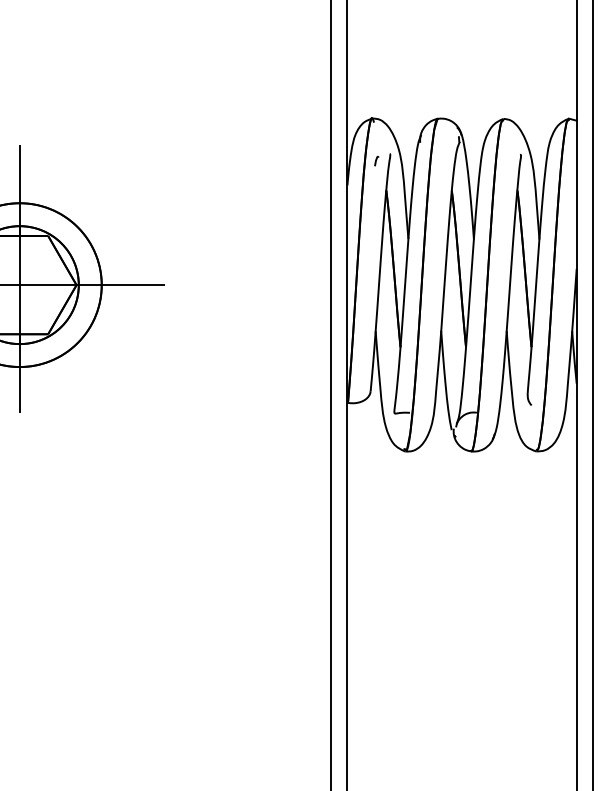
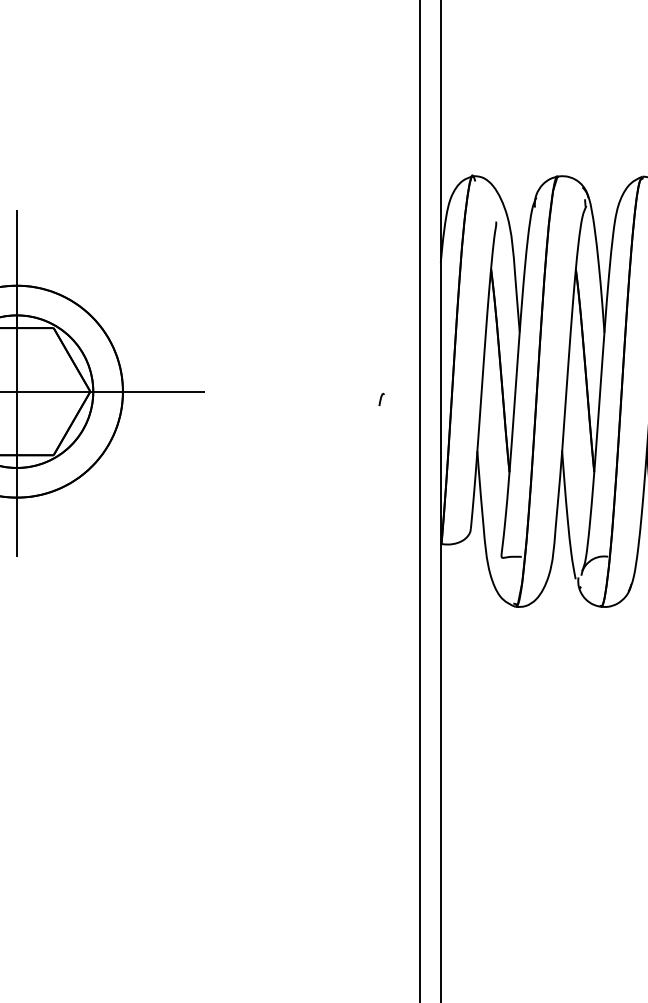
curve: (376, 161) -> (381, 399), moved

